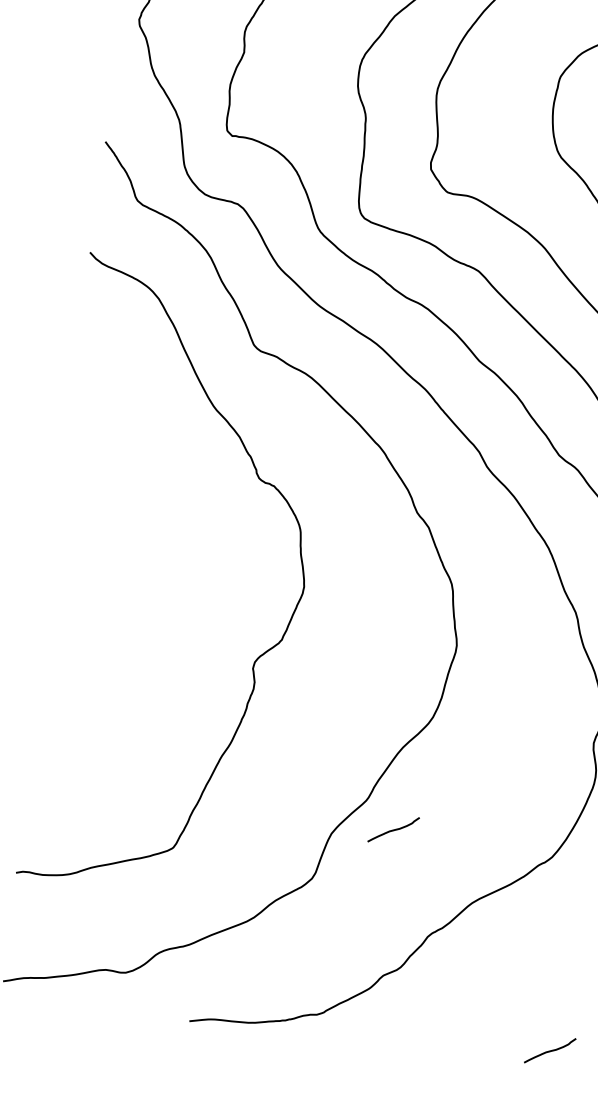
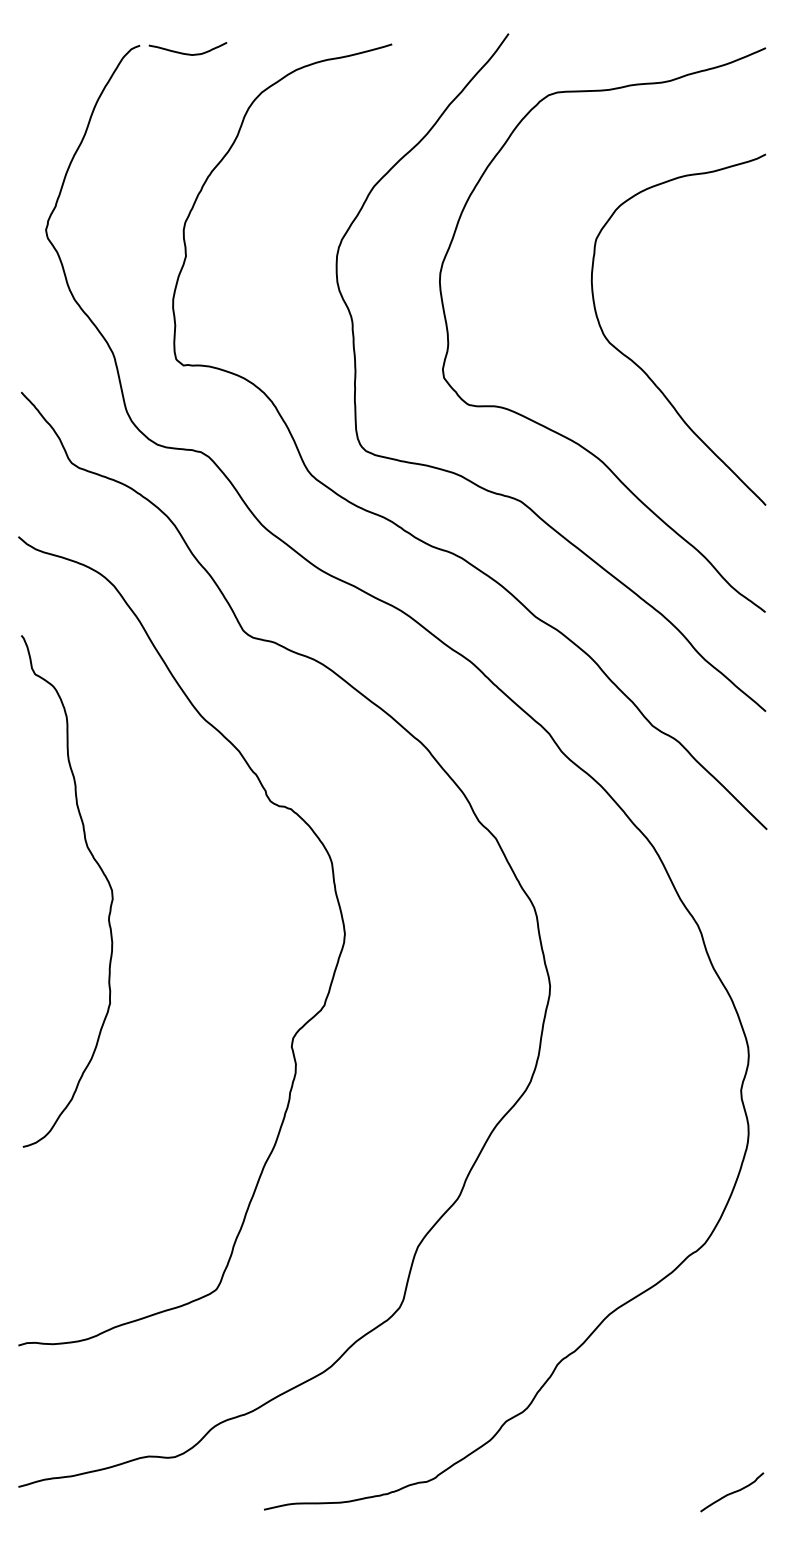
curve: (123, 518) -> (102, 873), added
curve: (393, 829) -> (497, 1232), removed

